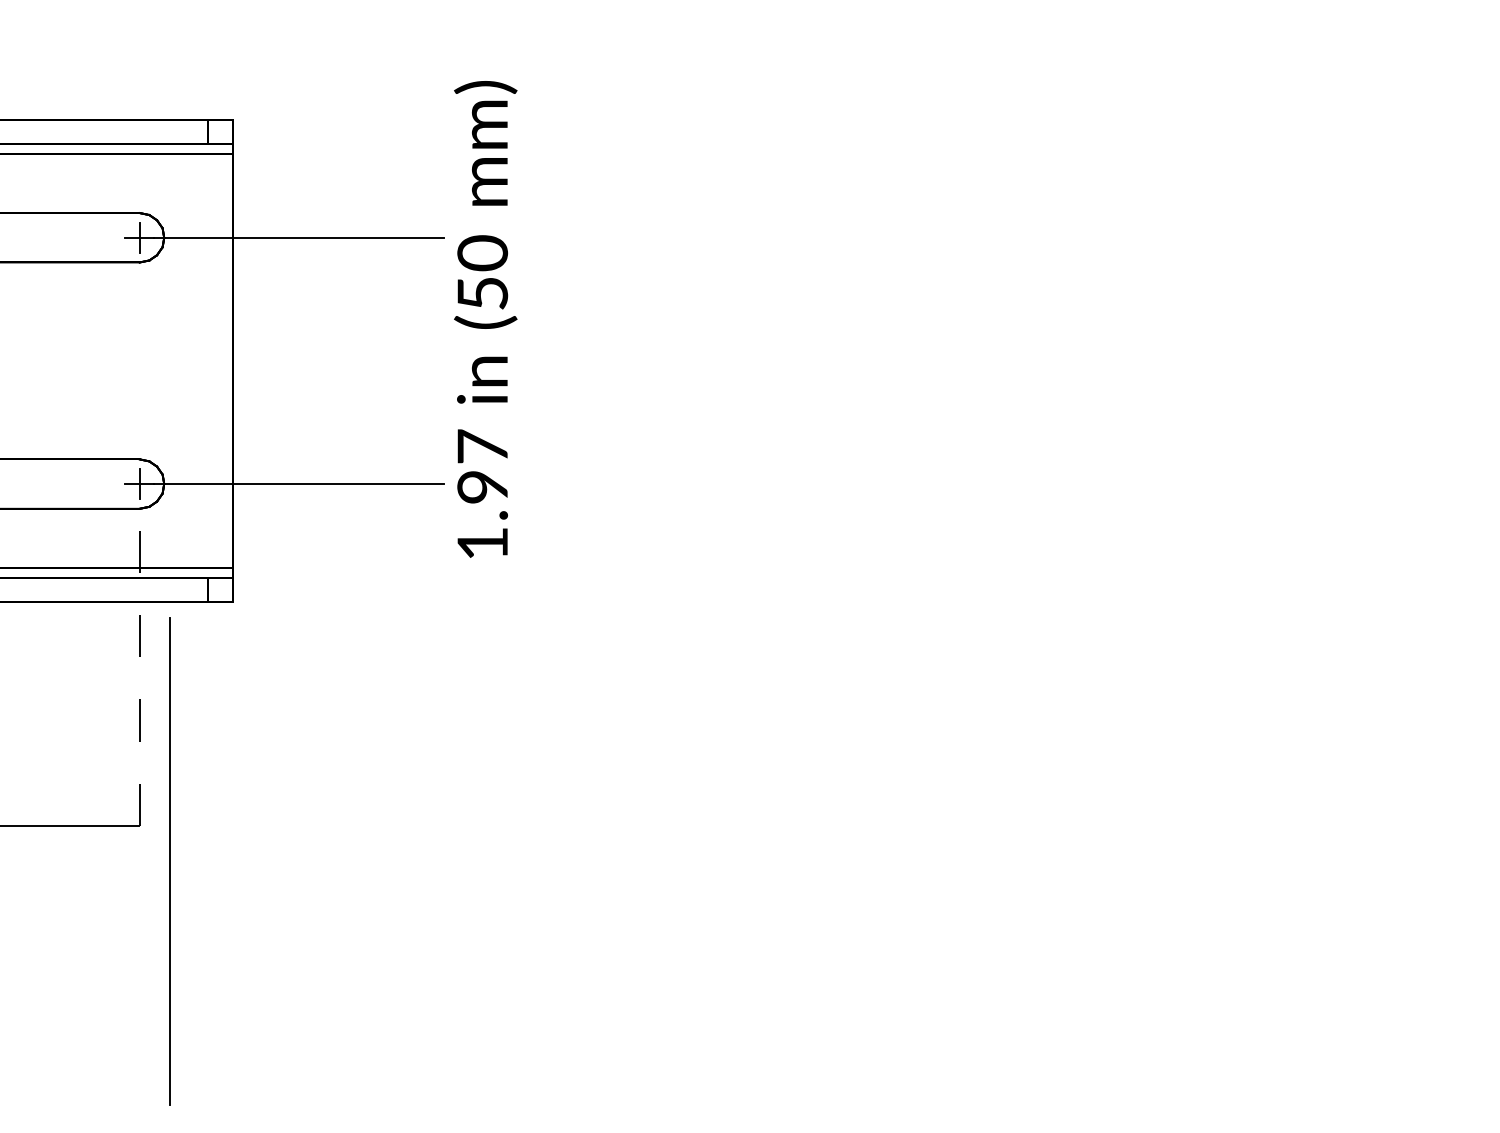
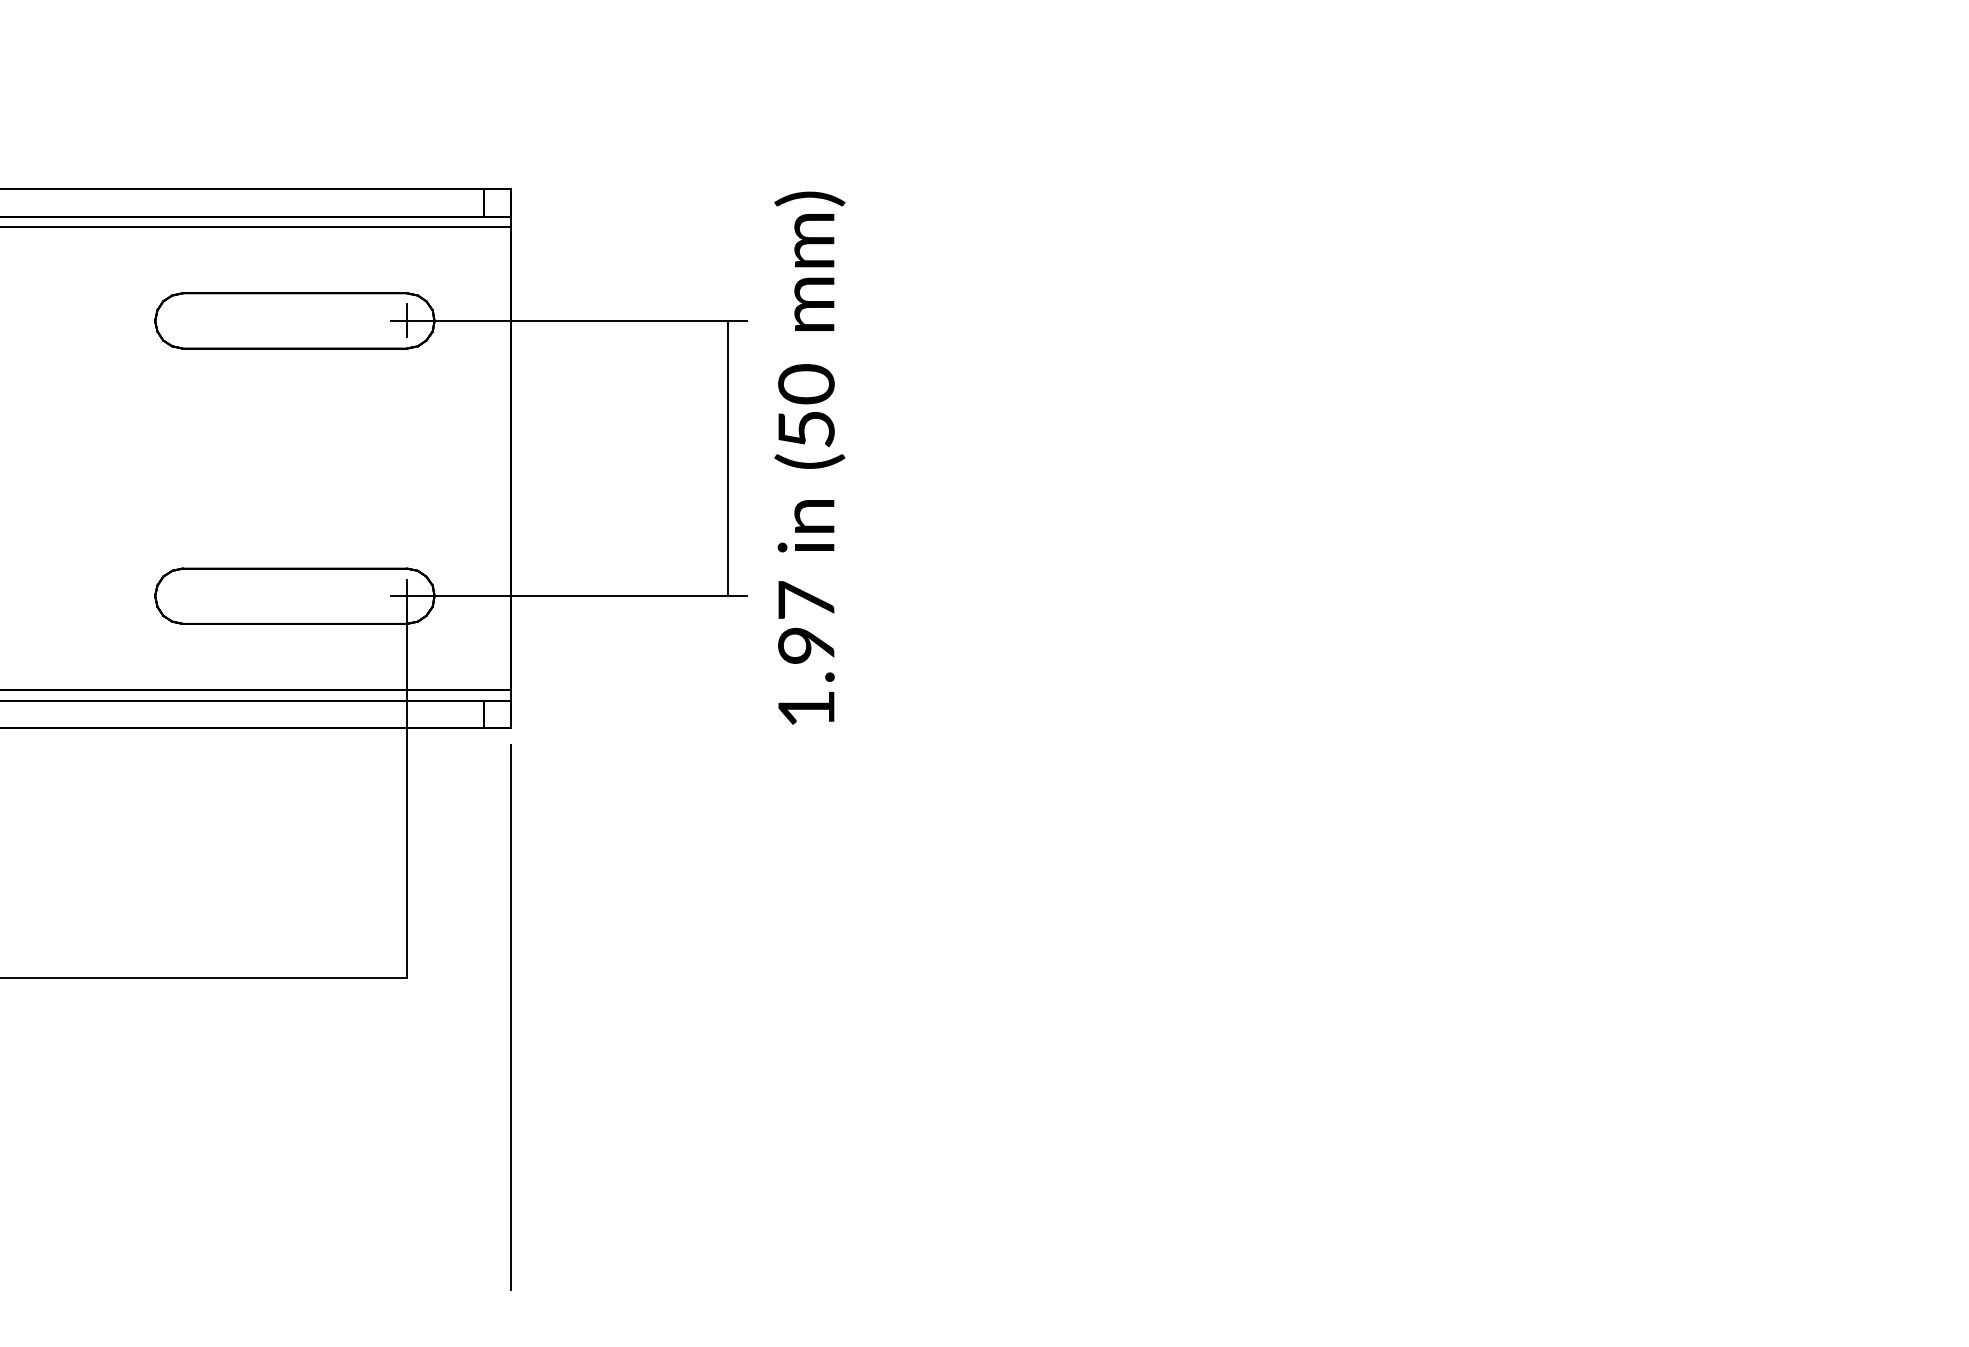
text: (485, 318) -> (809, 457), moved
line: (426, 360) -> (727, 458), added
line: (140, 662) -> (407, 795), dashed -> solid
line: (169, 861) -> (510, 1017), moved

